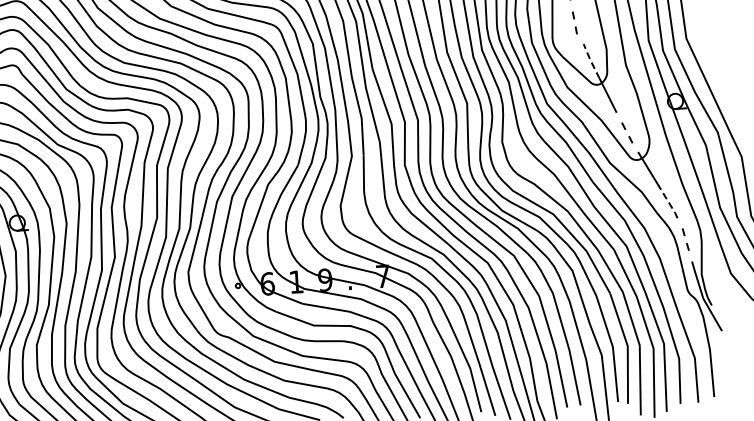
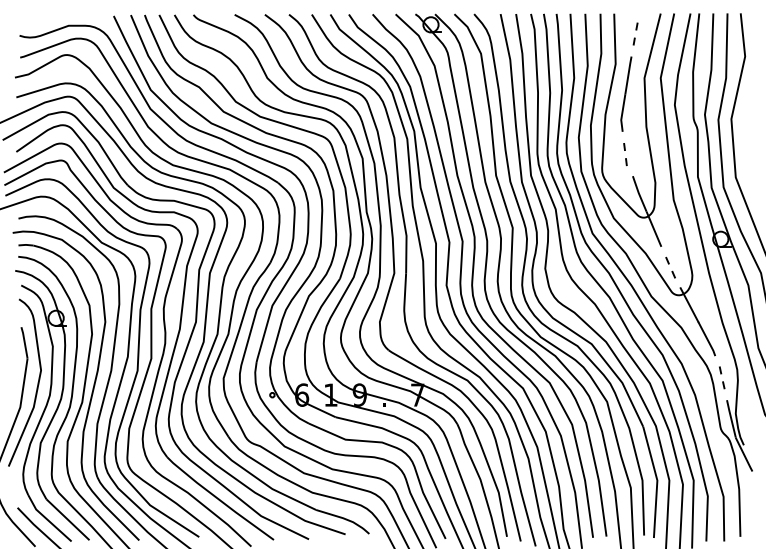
line: (591, 60) -> (639, 193), dashed -> solid
line: (668, 202) -> (707, 339), dashed -> solid

